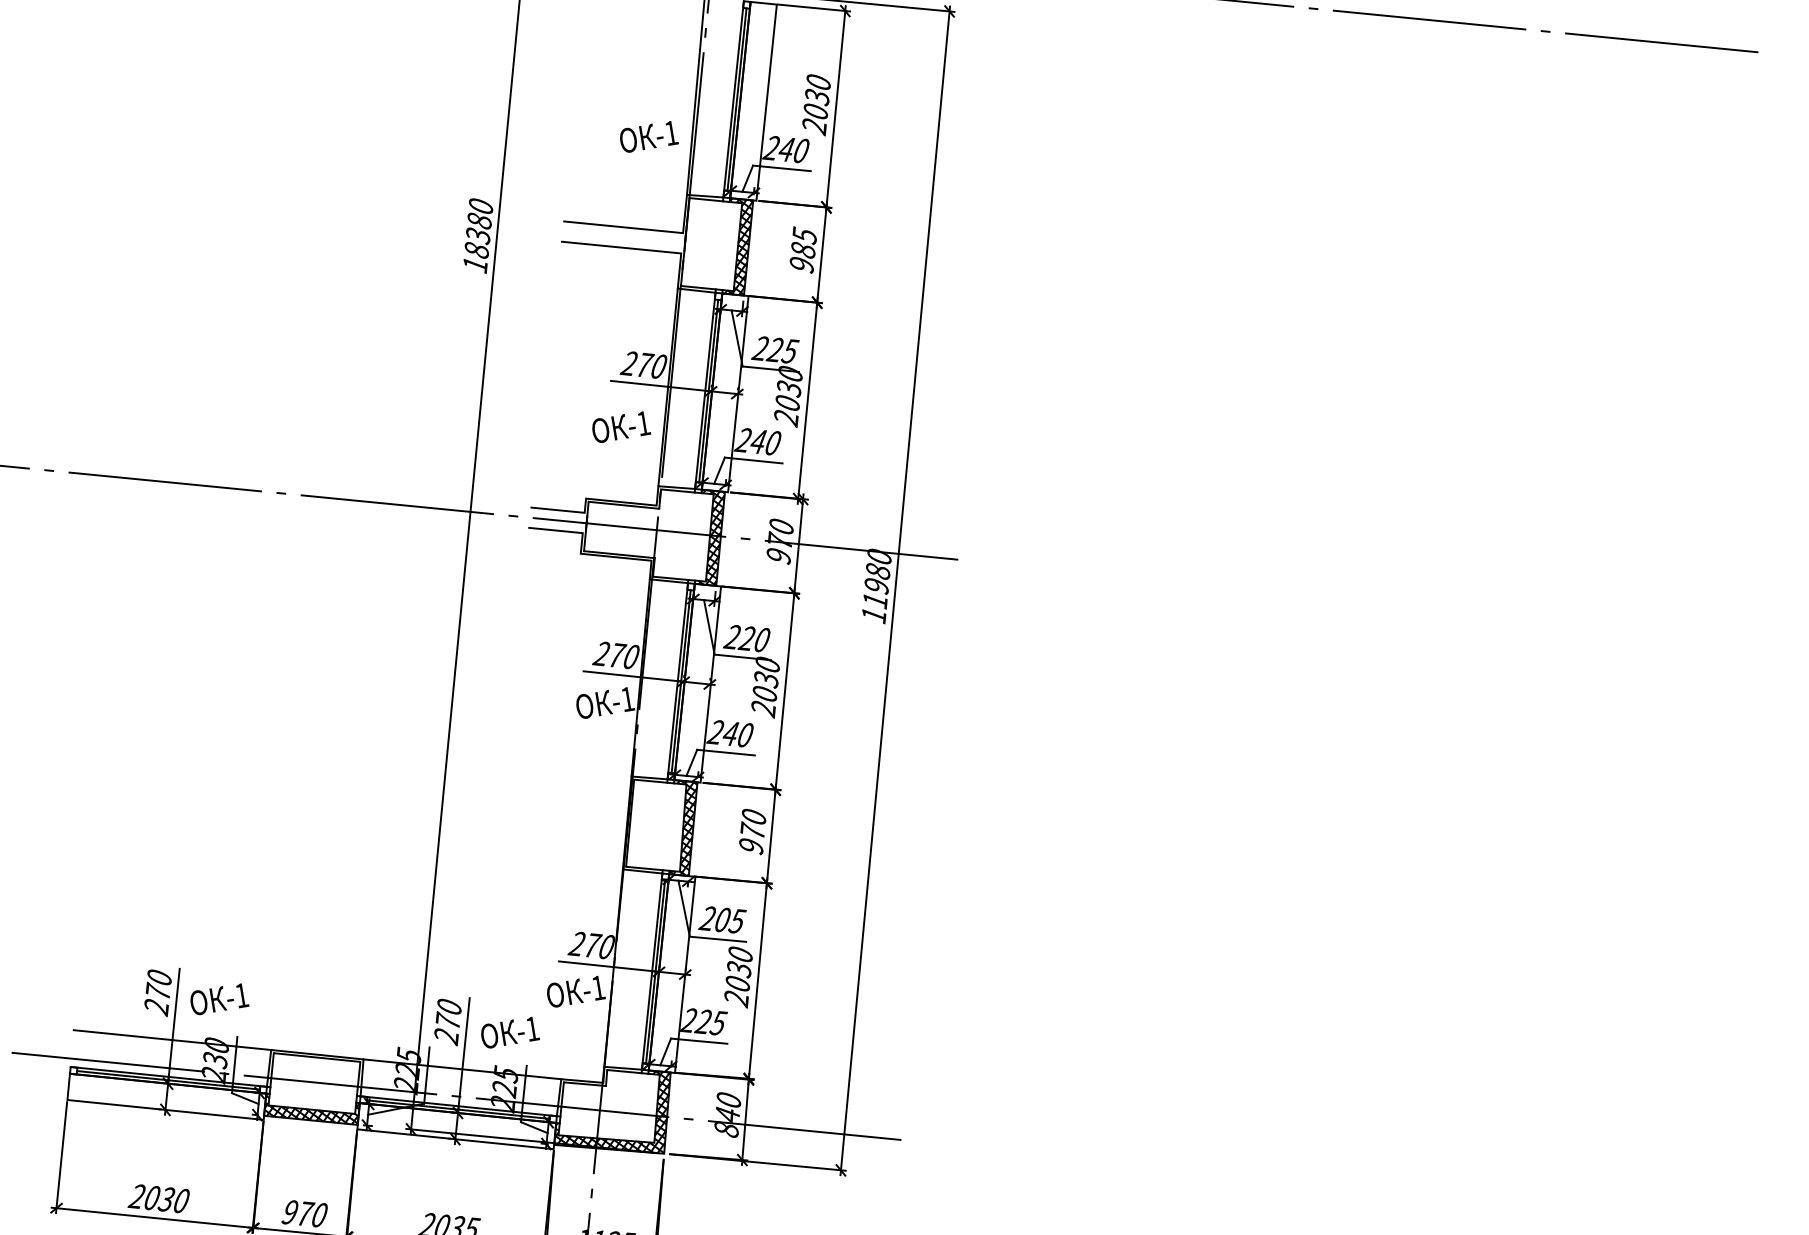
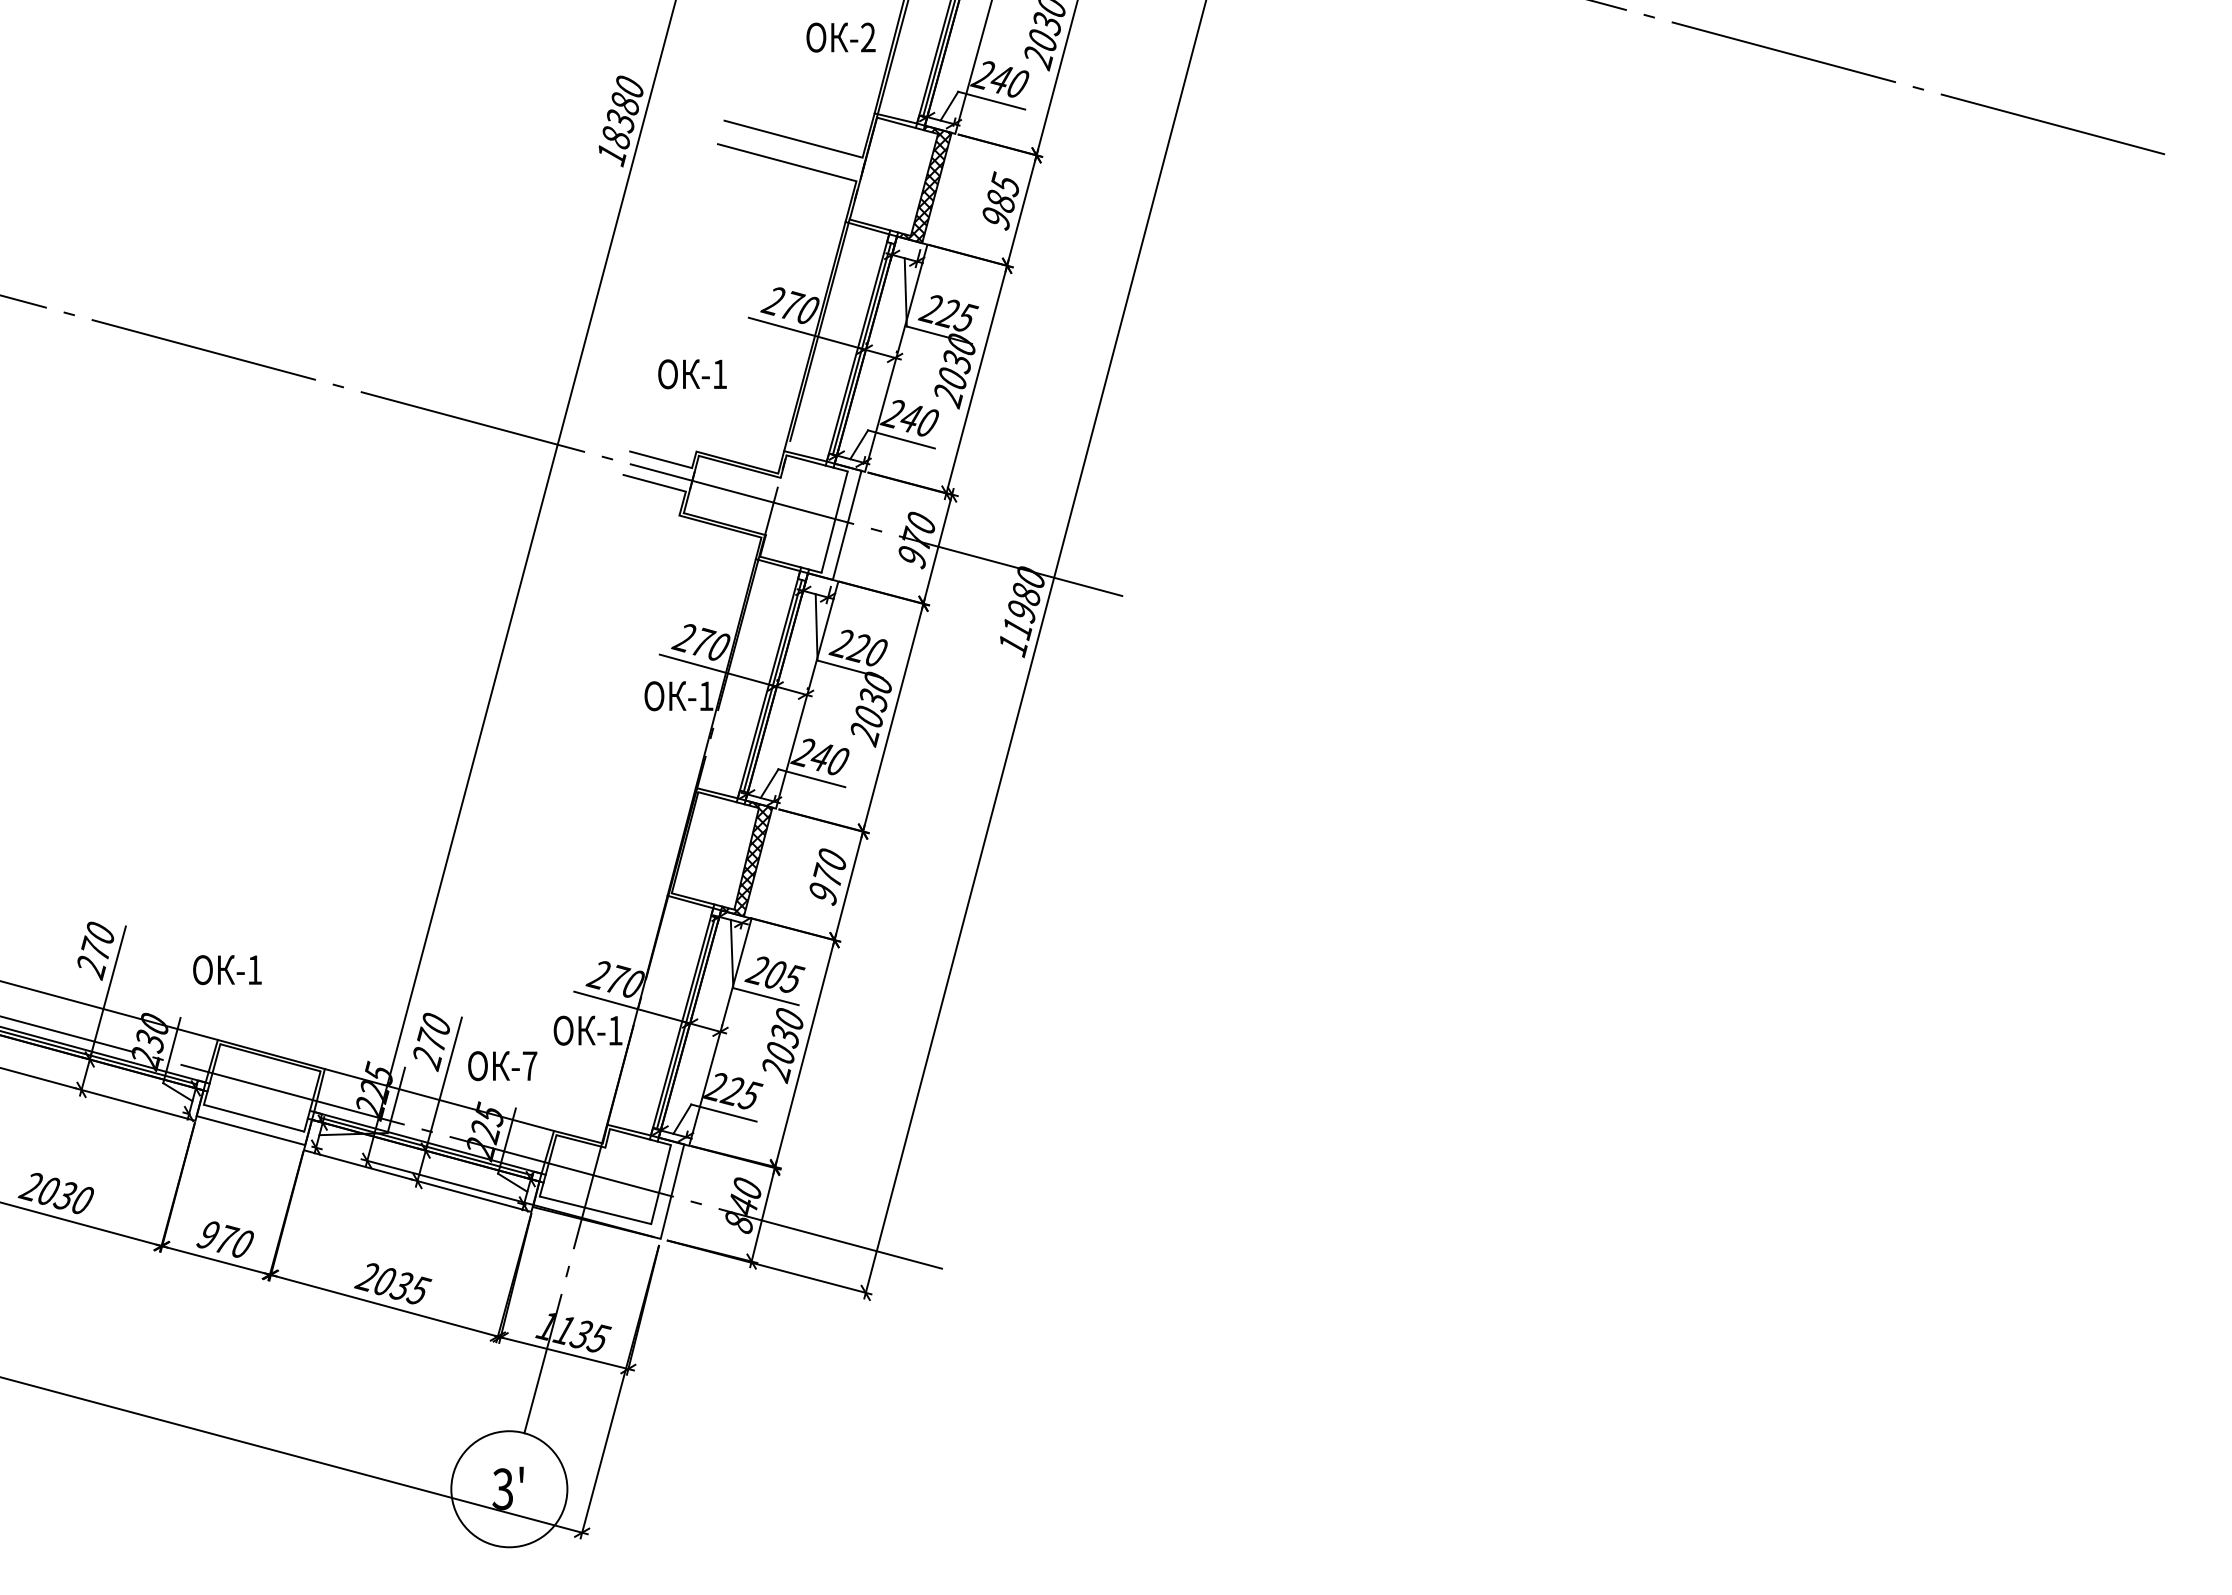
text: (671, 133) -> (868, 37), -1 -> -2
text: (620, 427) -> (692, 374), moved
hatch: (711, 537) -> (836, 521), removed
text: (219, 999) -> (227, 970), moved
text: (532, 1028) -> (529, 1065), -1 -> -7
hatch: (311, 1108) -> (254, 1116), removed
hatch: (614, 1119) -> (608, 1188), removed

